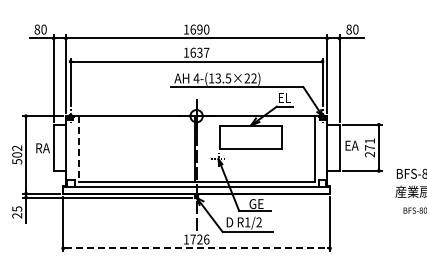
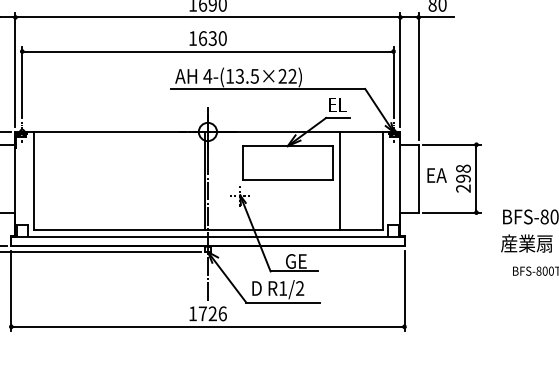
text: (206, 52) -> (222, 38), 1637 -> 1630
text: (370, 144) -> (464, 173), 271 -> 298
line: (78, 149) -> (33, 181), dashed -> solid
line: (286, 149) -> (340, 181), added
line: (196, 248) -> (207, 326), dashed -> solid

